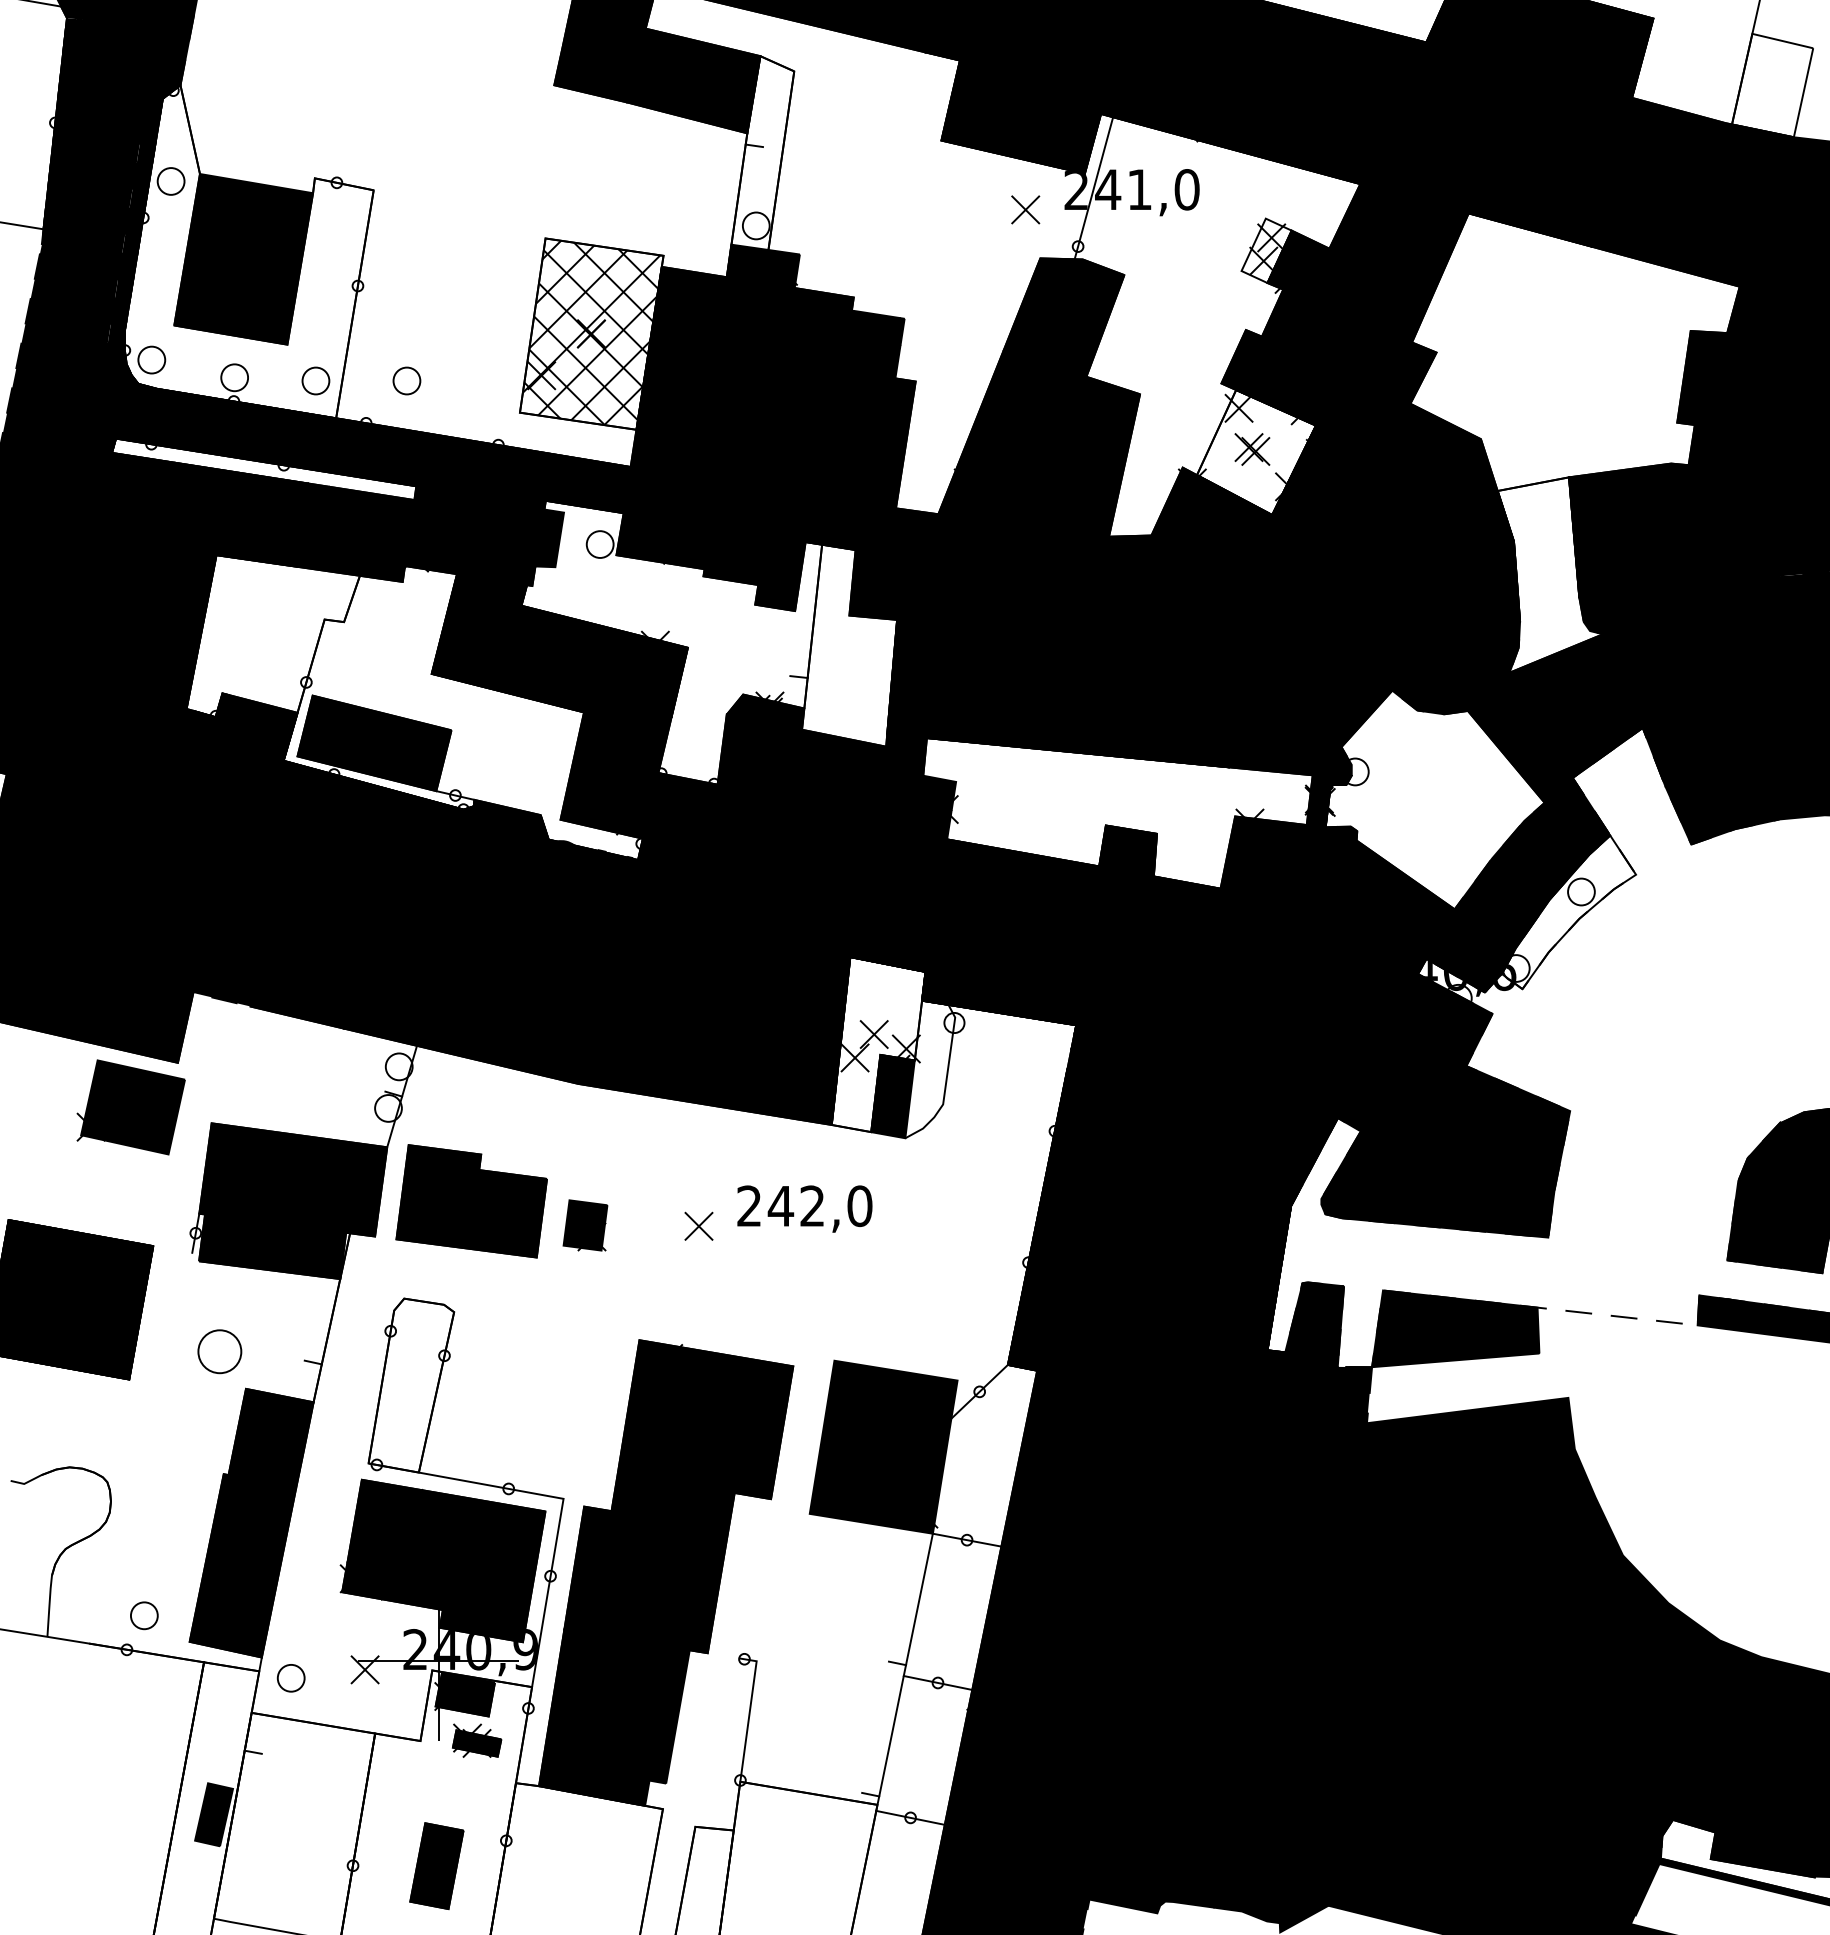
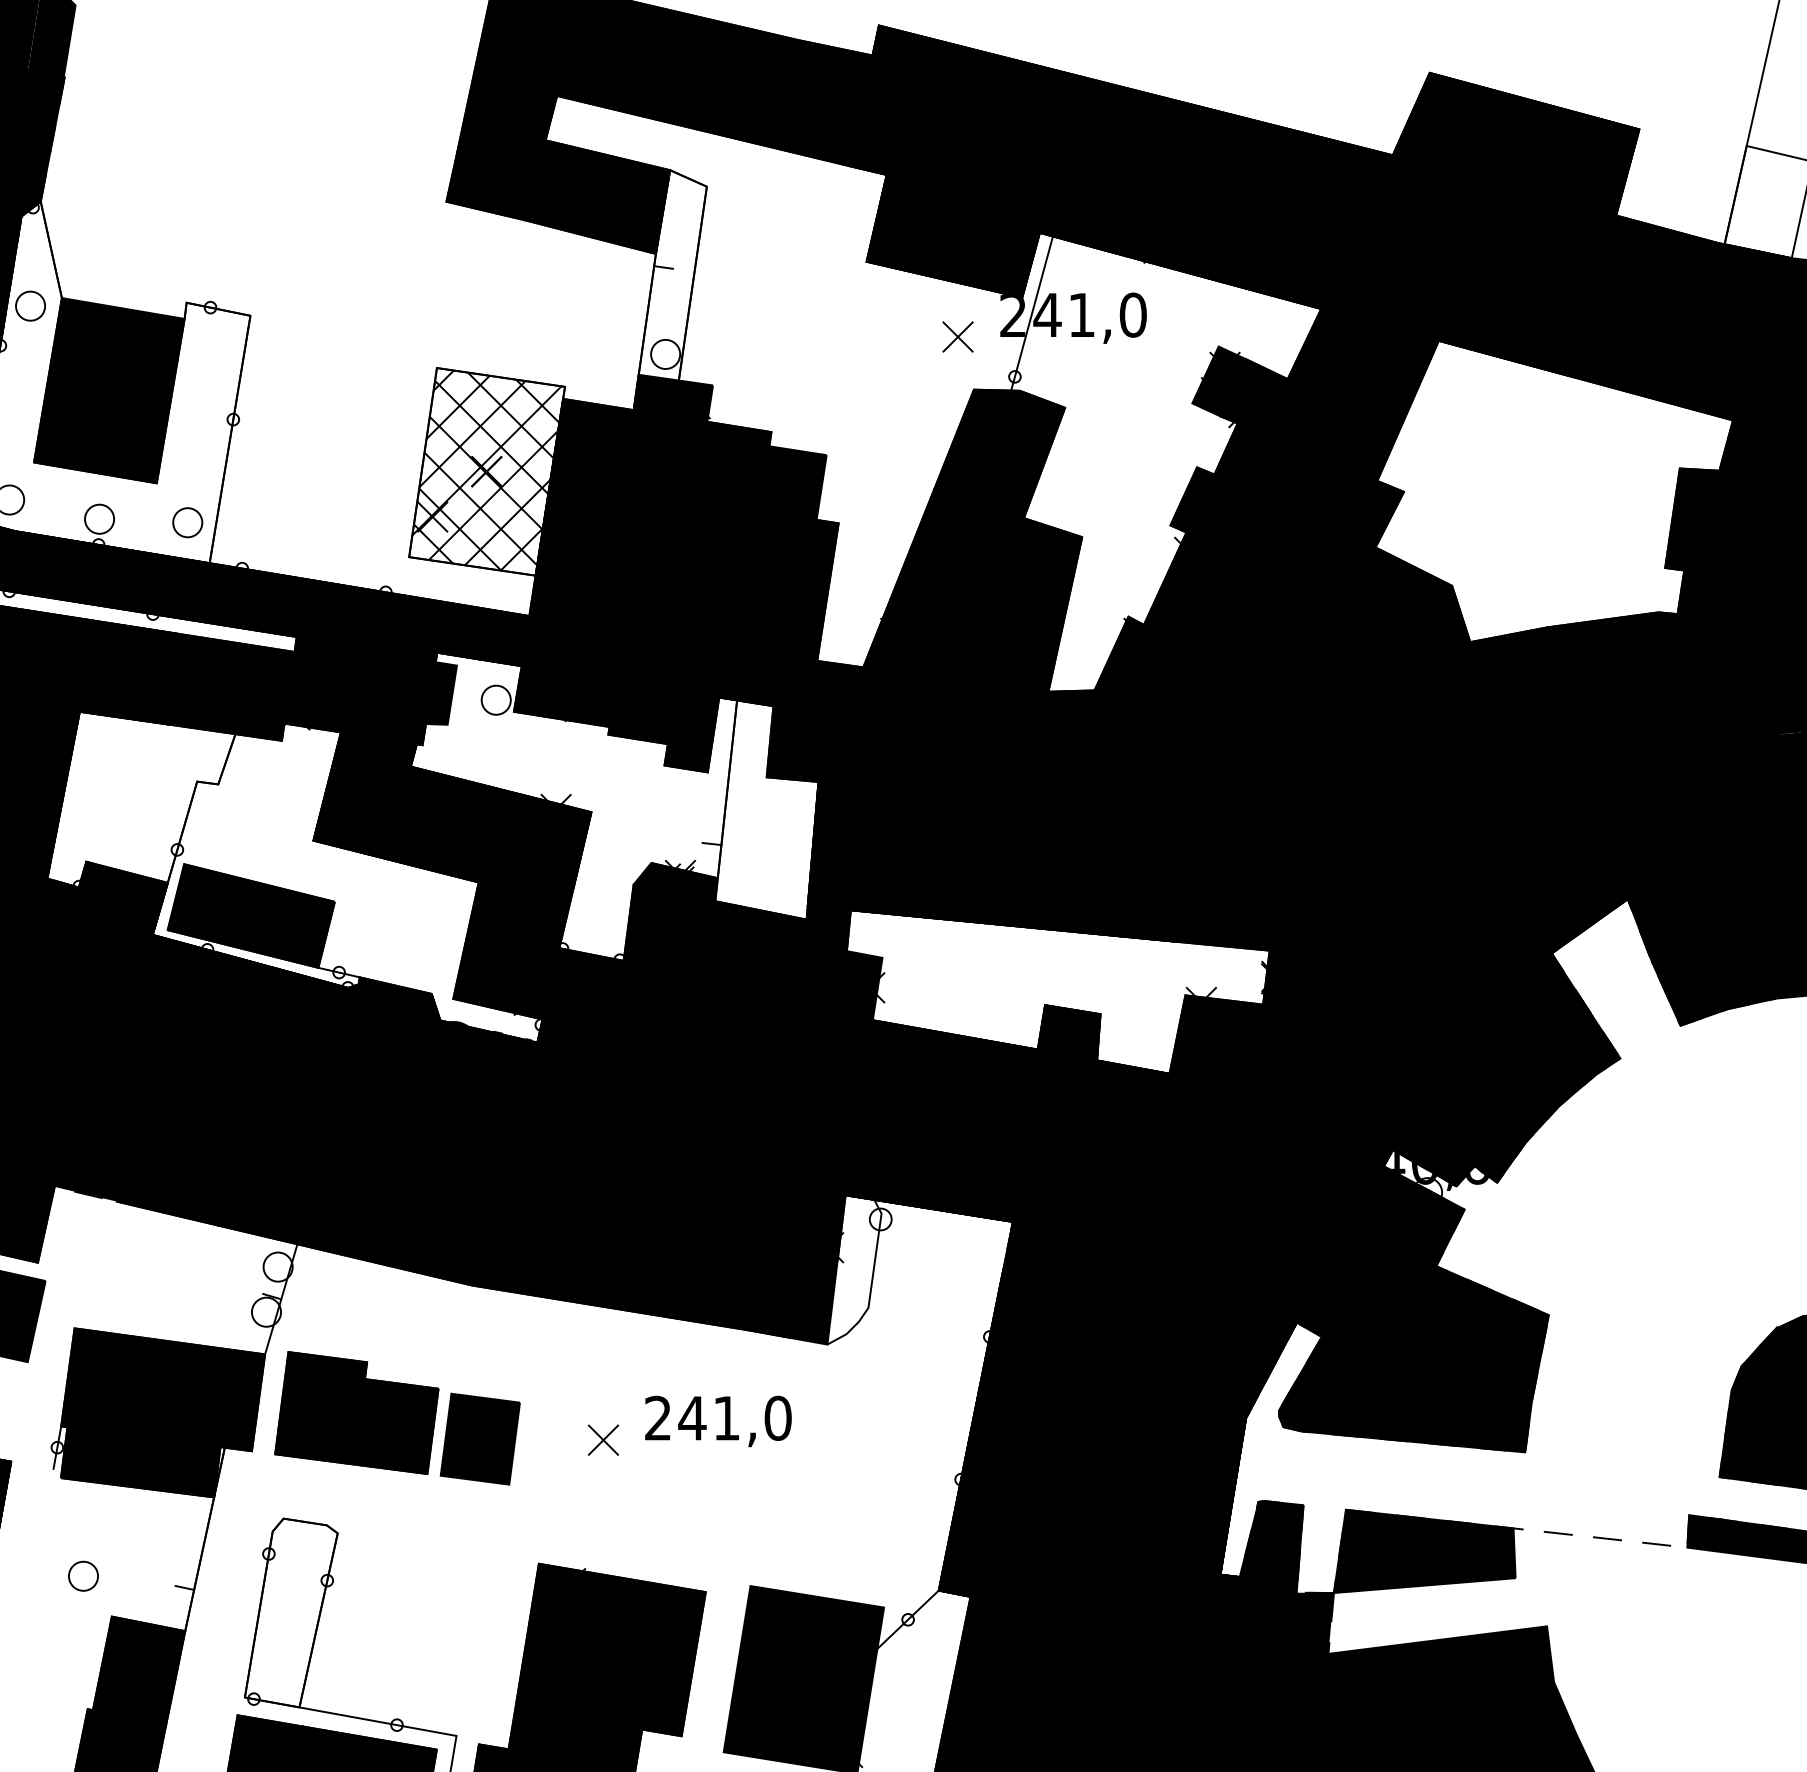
fill: (1266, 250) -> (1219, 381), added
circle: (406, 380) -> (286, 522), removed
fill: (1256, 452) -> (1208, 600), added
fill: (1551, 574) -> (1528, 732), added
fill: (1434, 799) -> (1401, 976), added
fill: (1568, 912) -> (1547, 1099), added
fill: (878, 1044) -> (798, 1242), added
text: (811, 1205) -> (725, 1417), 242,0 -> 241,0
part: (585, 1225) -> (480, 1439), size x1.67
circle: (219, 1351) -> (83, 1576), size x0.62

